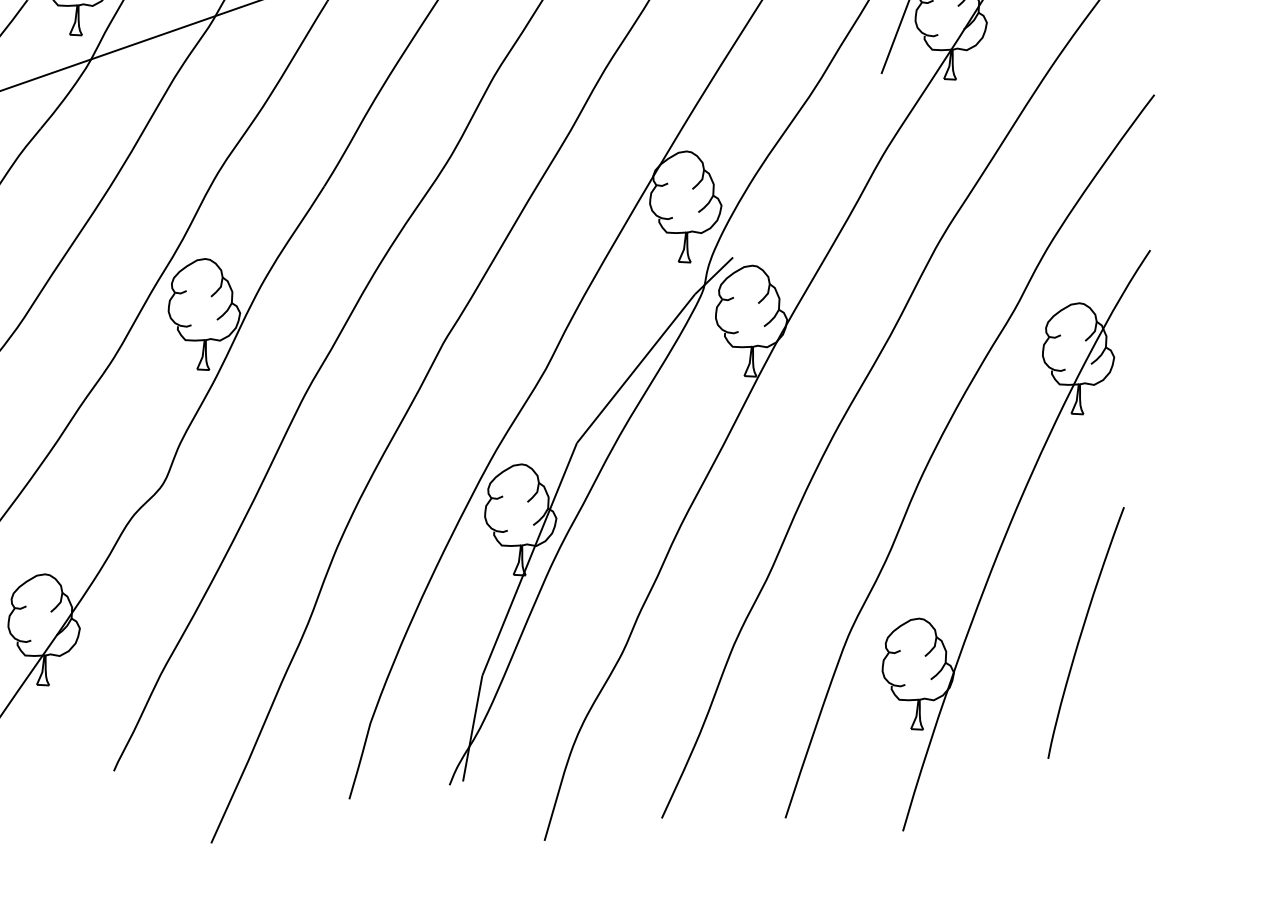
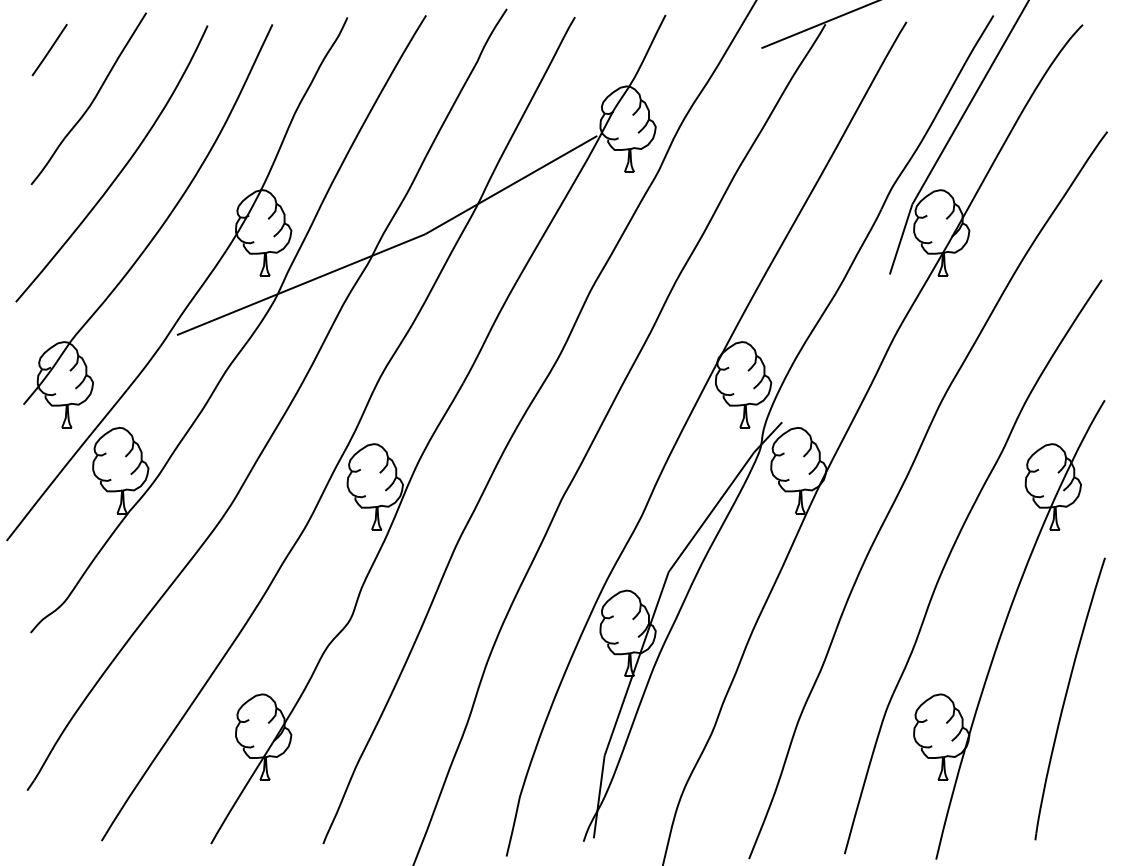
part: (1085, 632) -> (1069, 698), size x1.43

